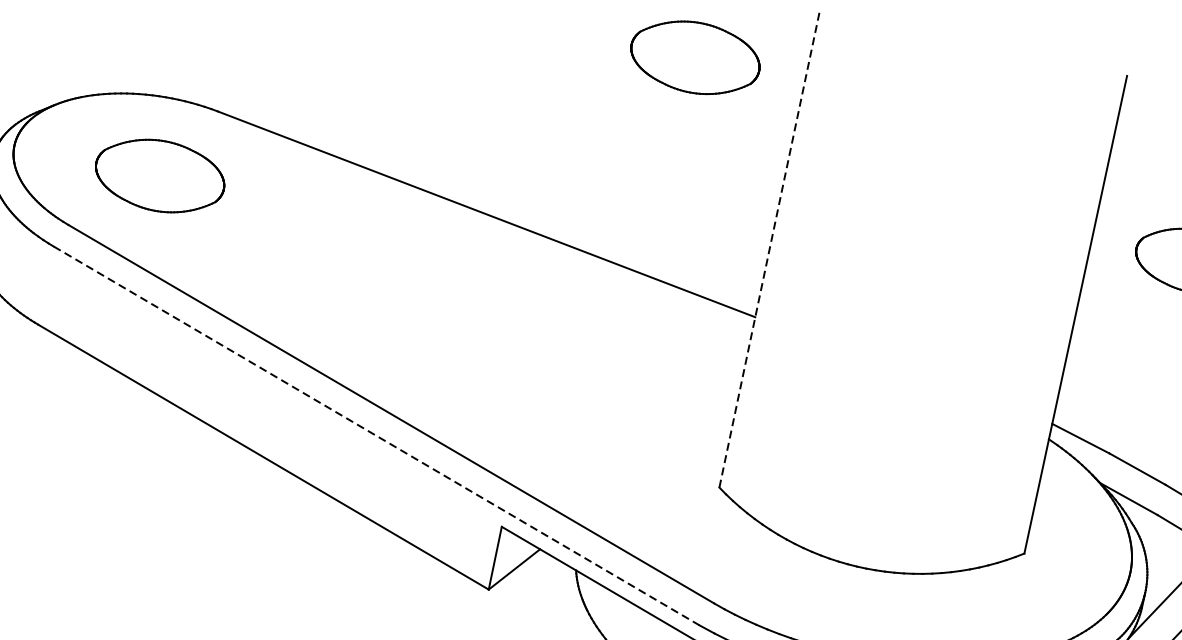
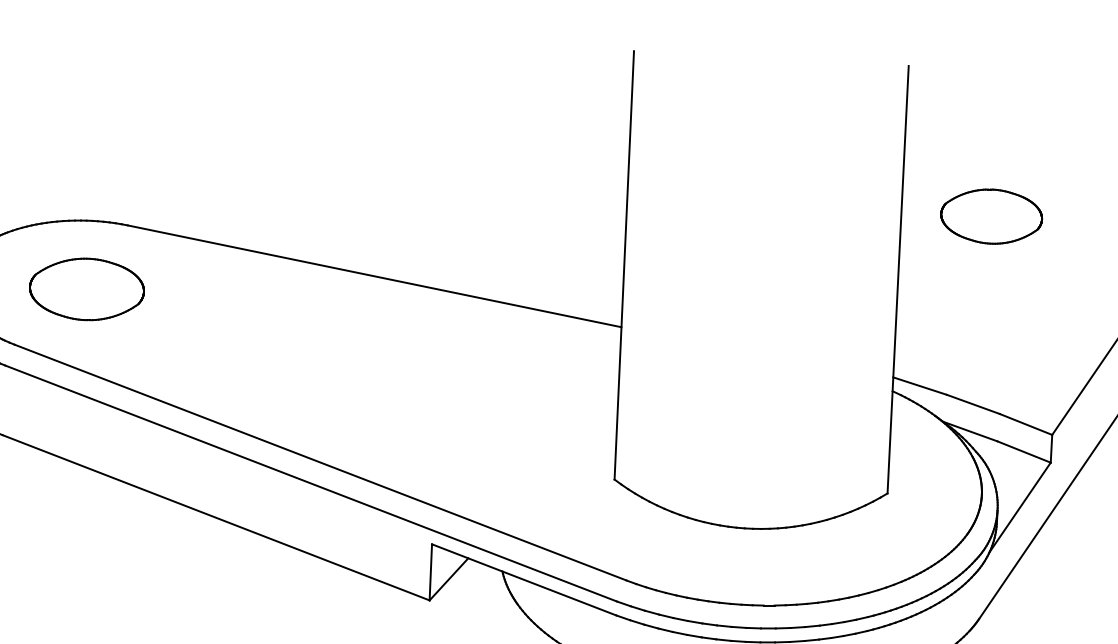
part: (694, 57) -> (532, 111), removed
line: (770, 247) -> (624, 264), dashed -> solid
line: (377, 436) -> (311, 483), dashed -> solid

